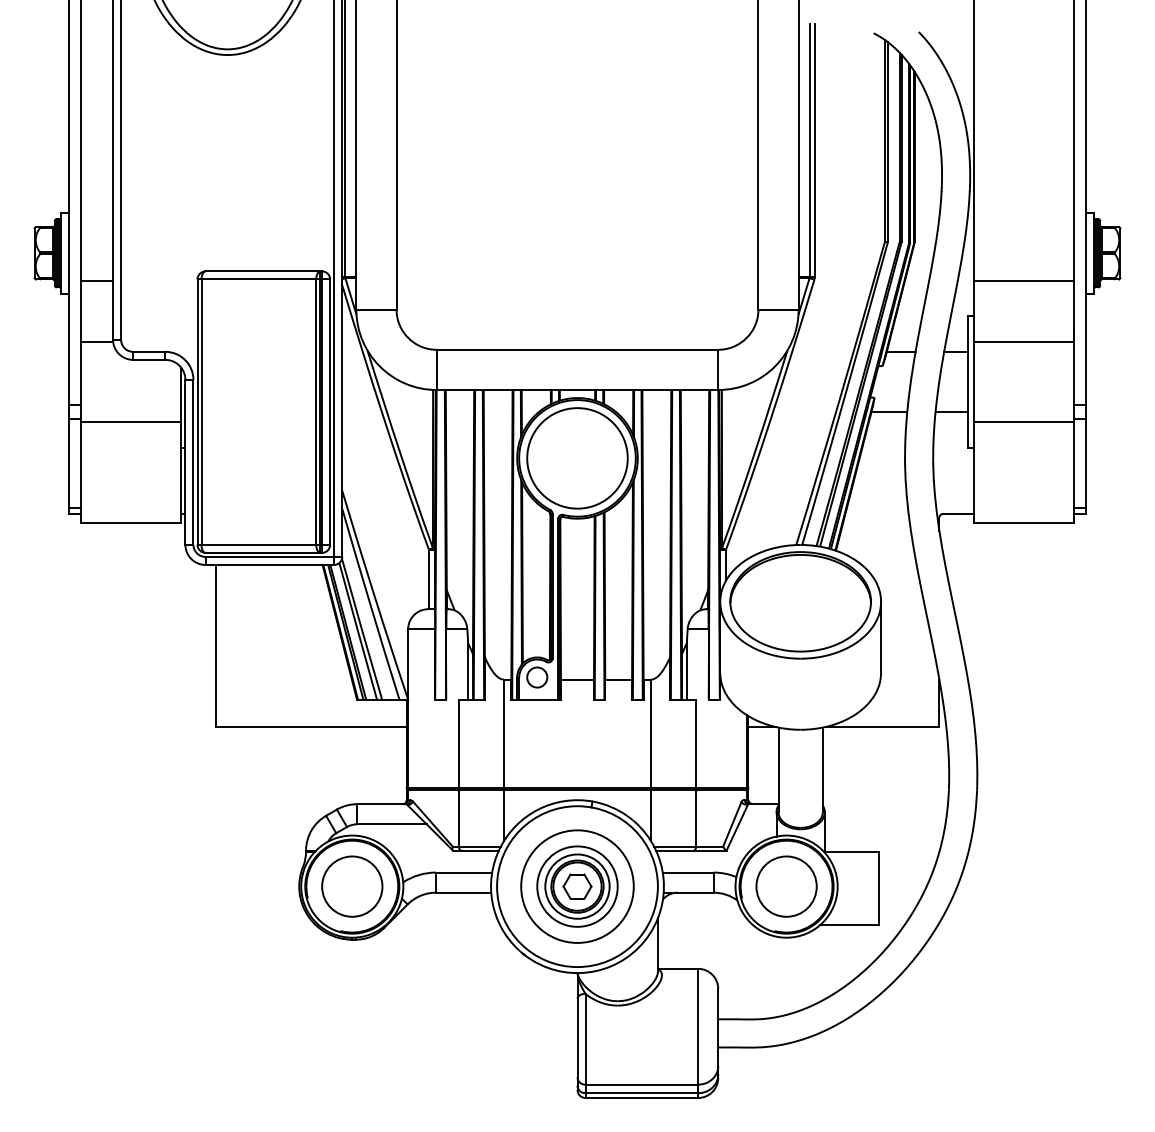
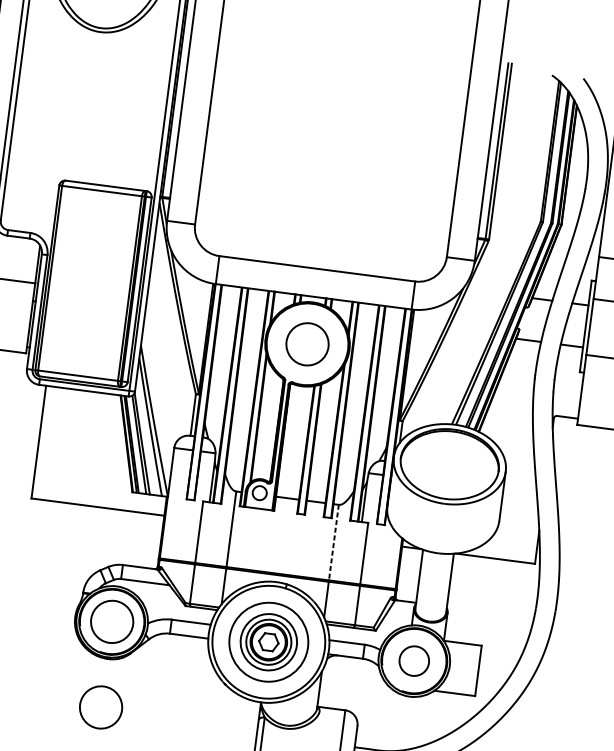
circle: (577, 458) -> (307, 344), size x0.6
line: (651, 734) -> (334, 543), solid -> dashed
circle: (786, 886) -> (414, 661), size x0.7
circle: (352, 1009) -> (101, 707), added

